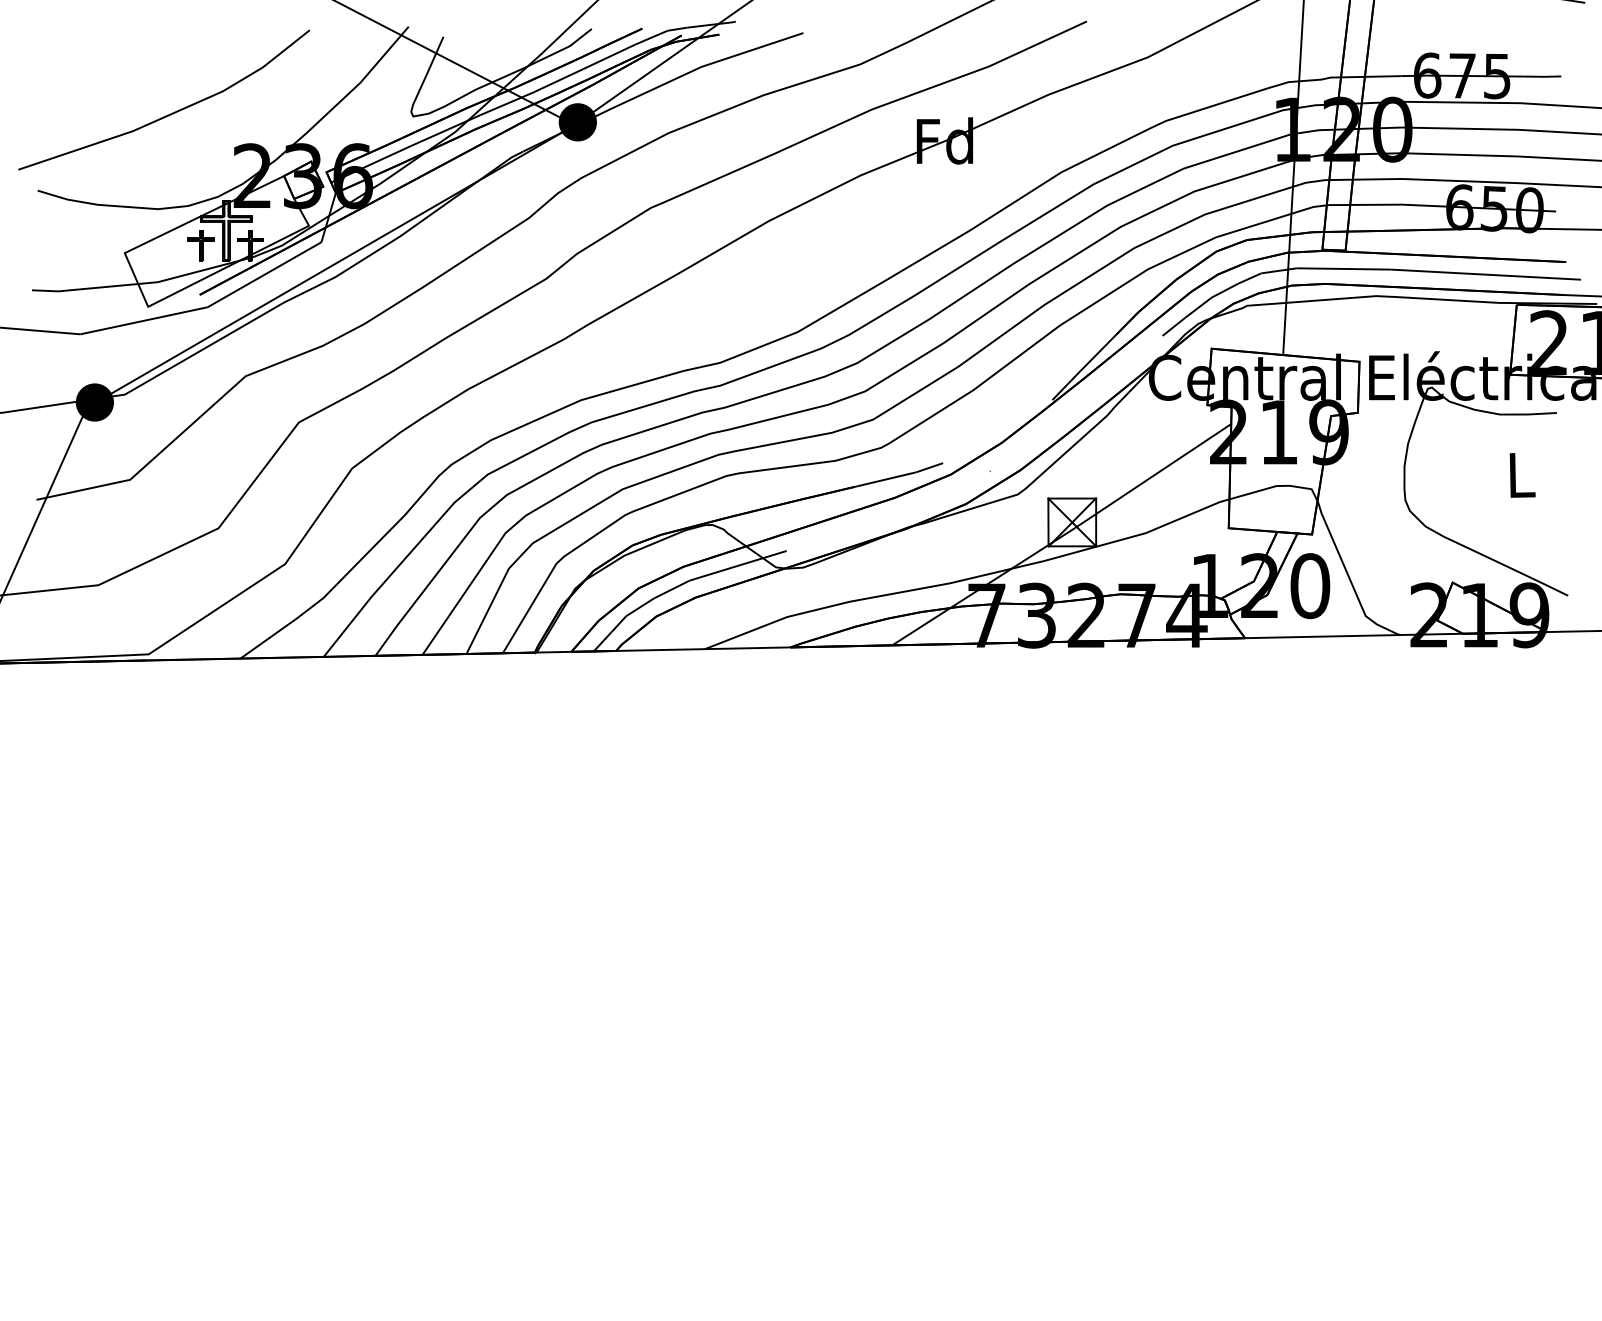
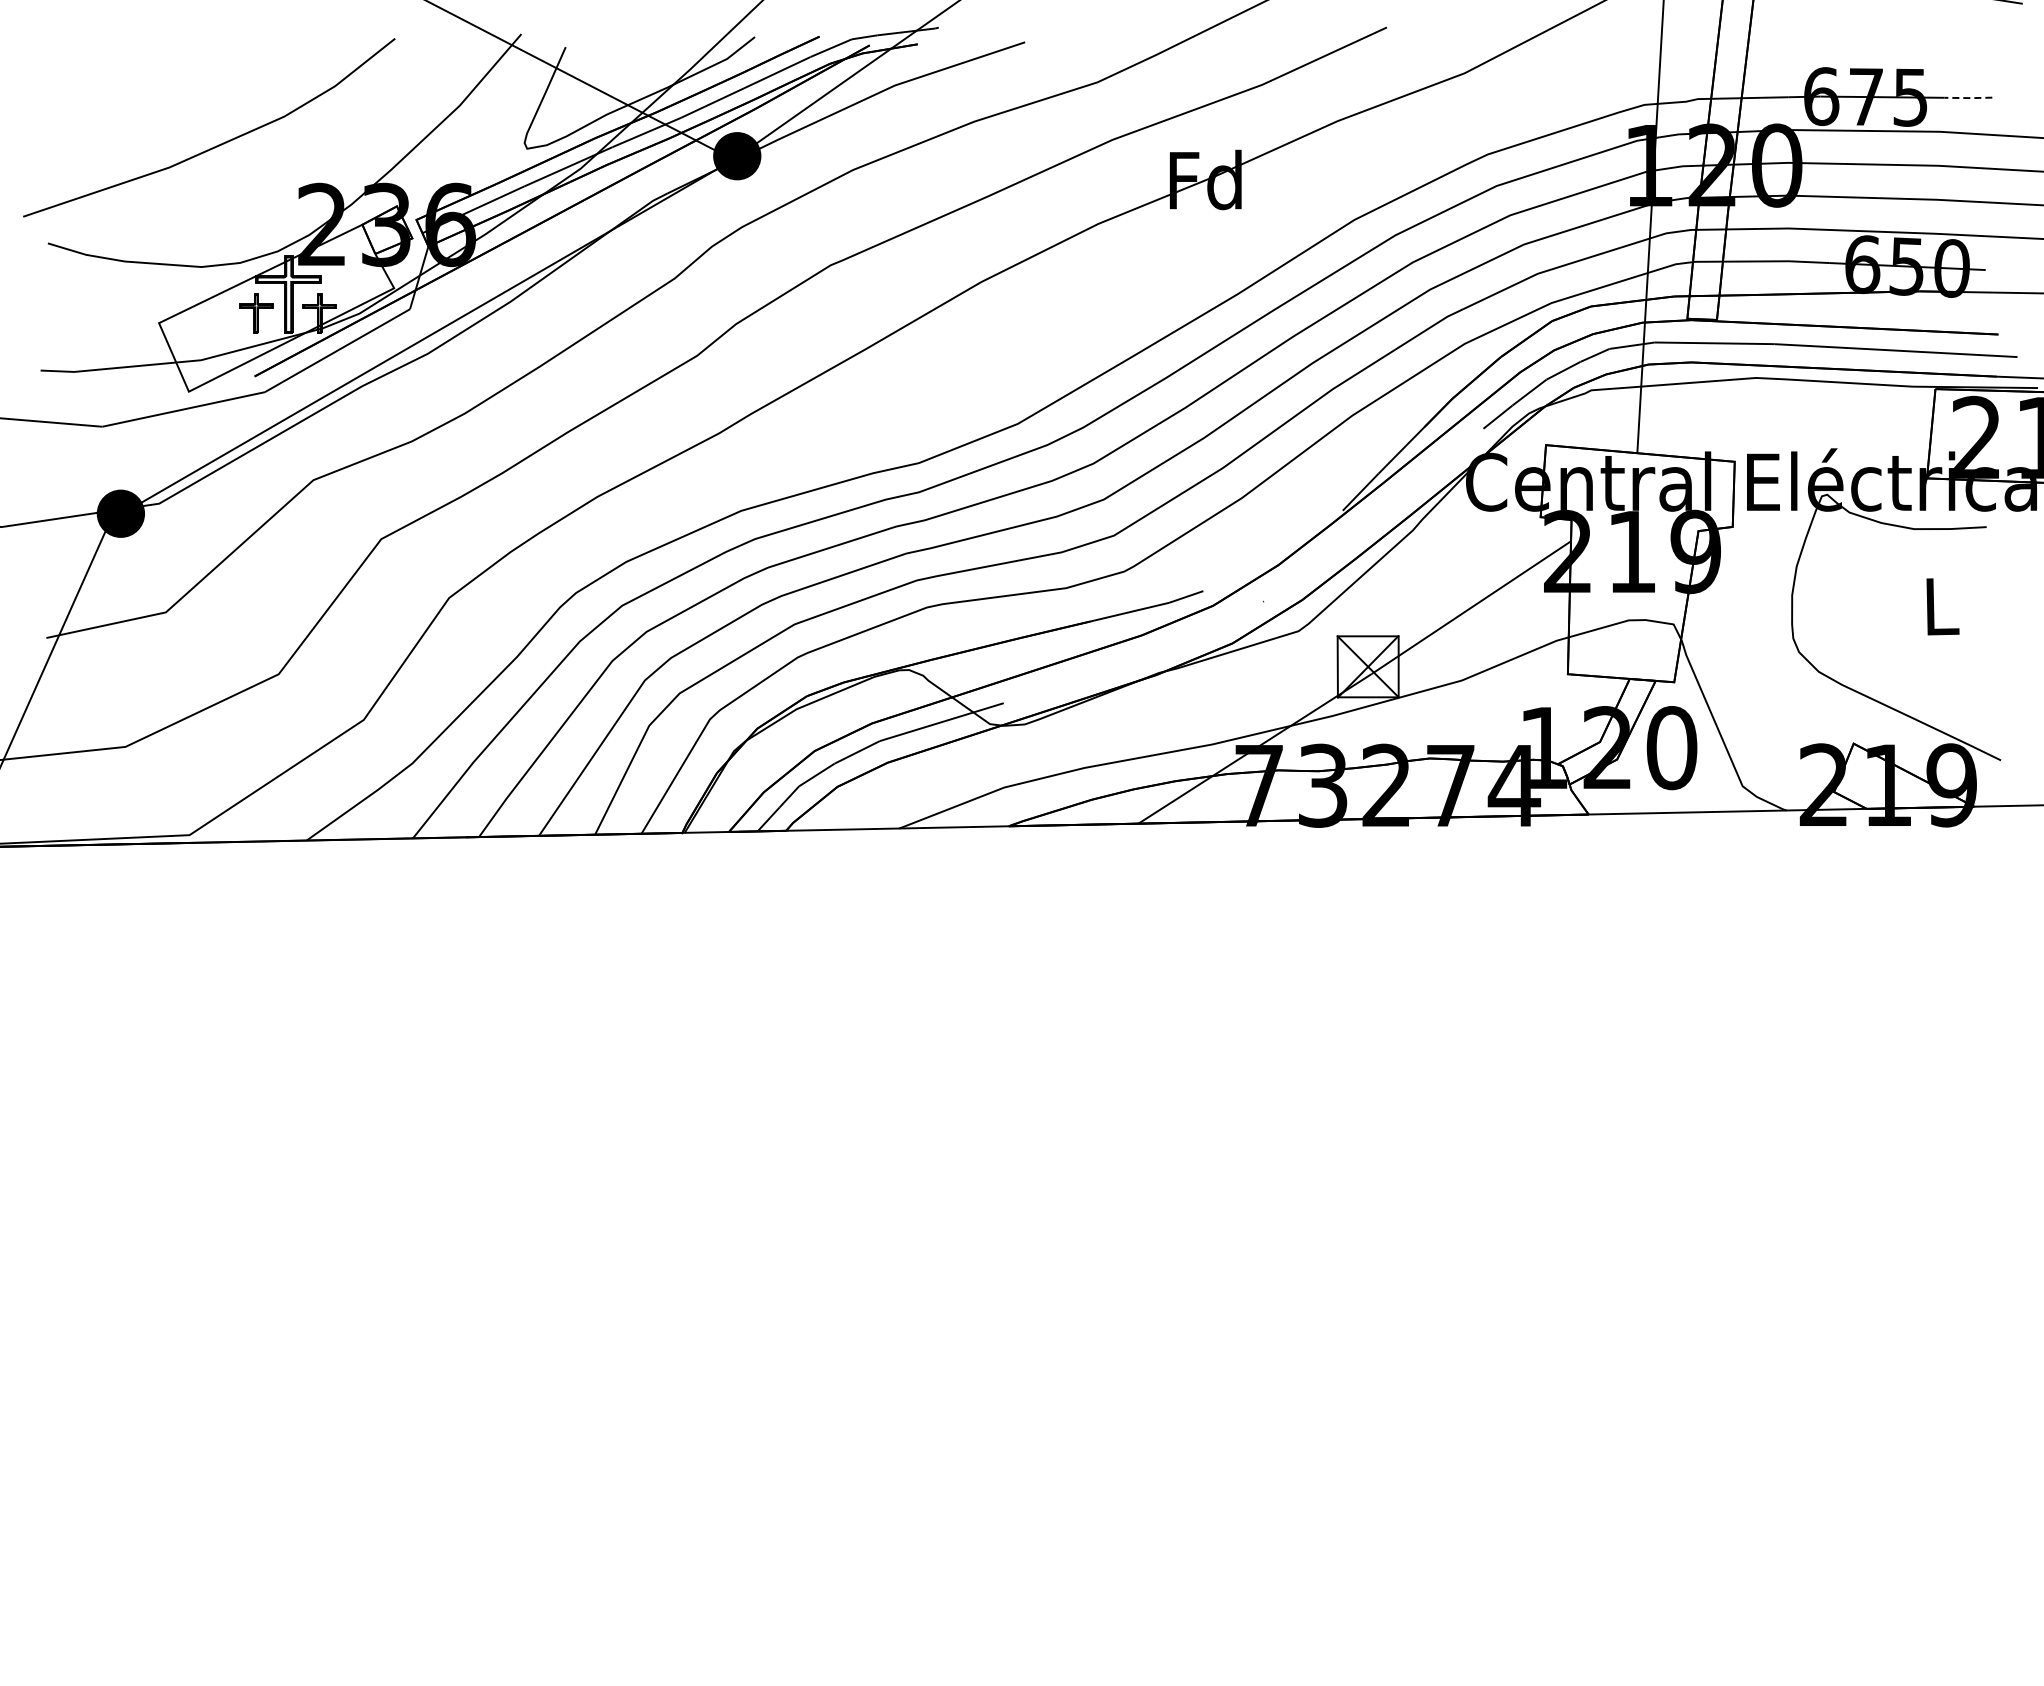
line: (1542, 77) -> (1968, 98), solid -> dashed

